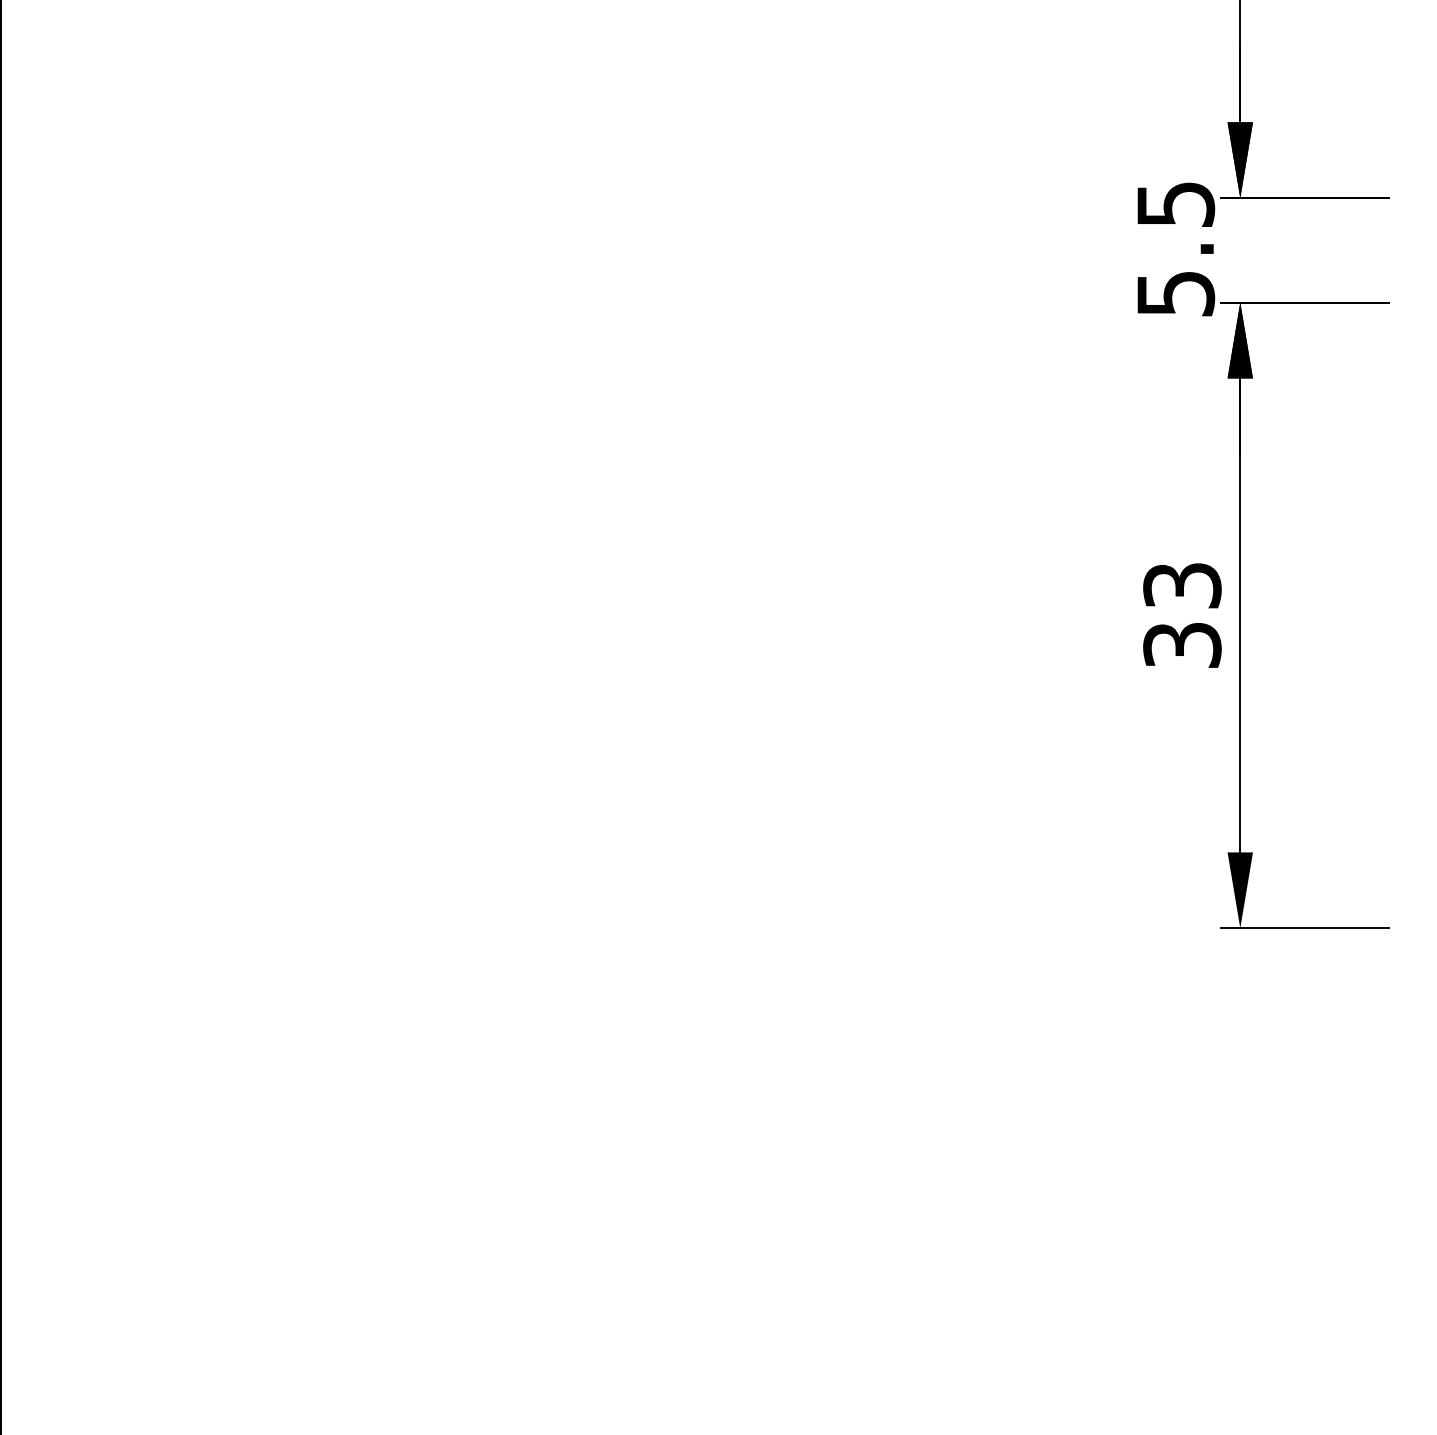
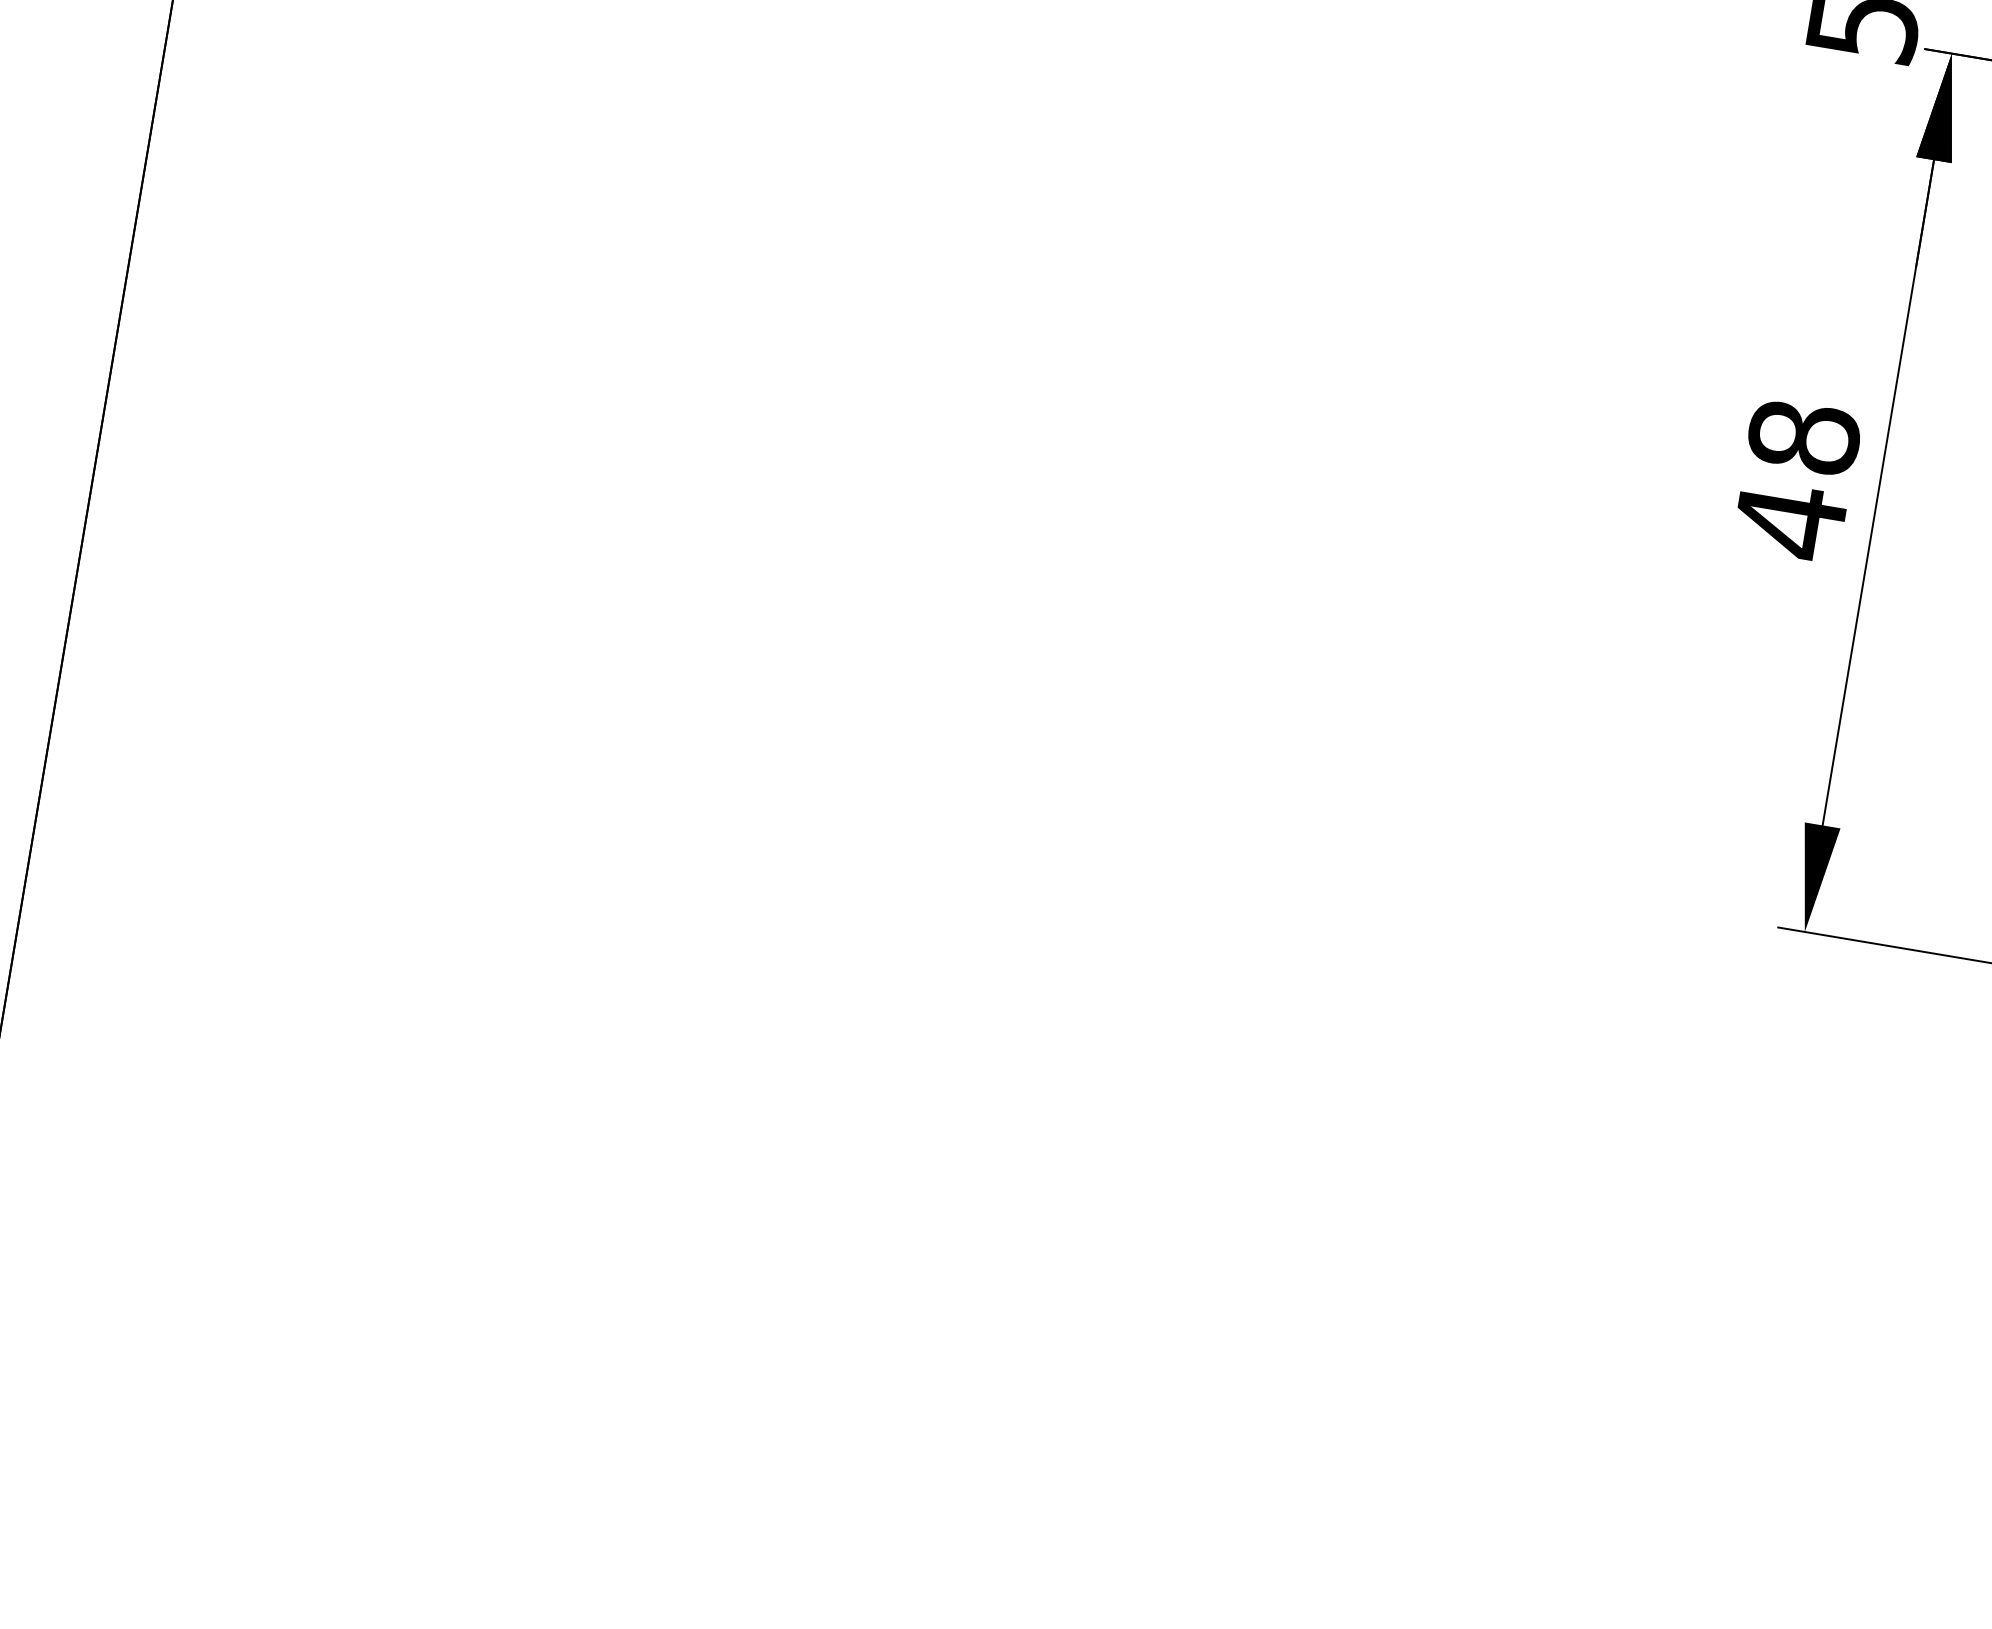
text: (1182, 616) -> (1796, 480), 33 -> 48

